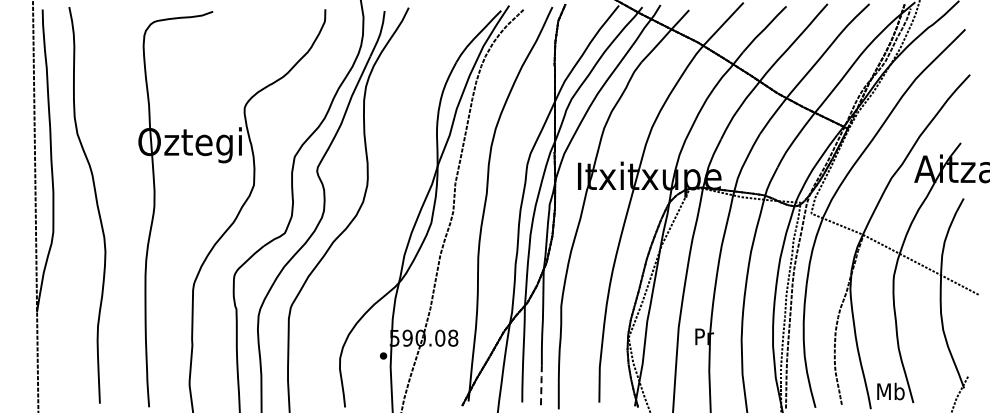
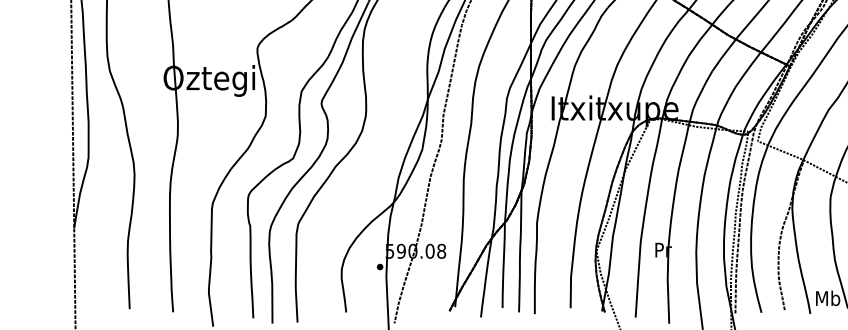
line: (541, 386) -> (519, 293), dashed -> solid

